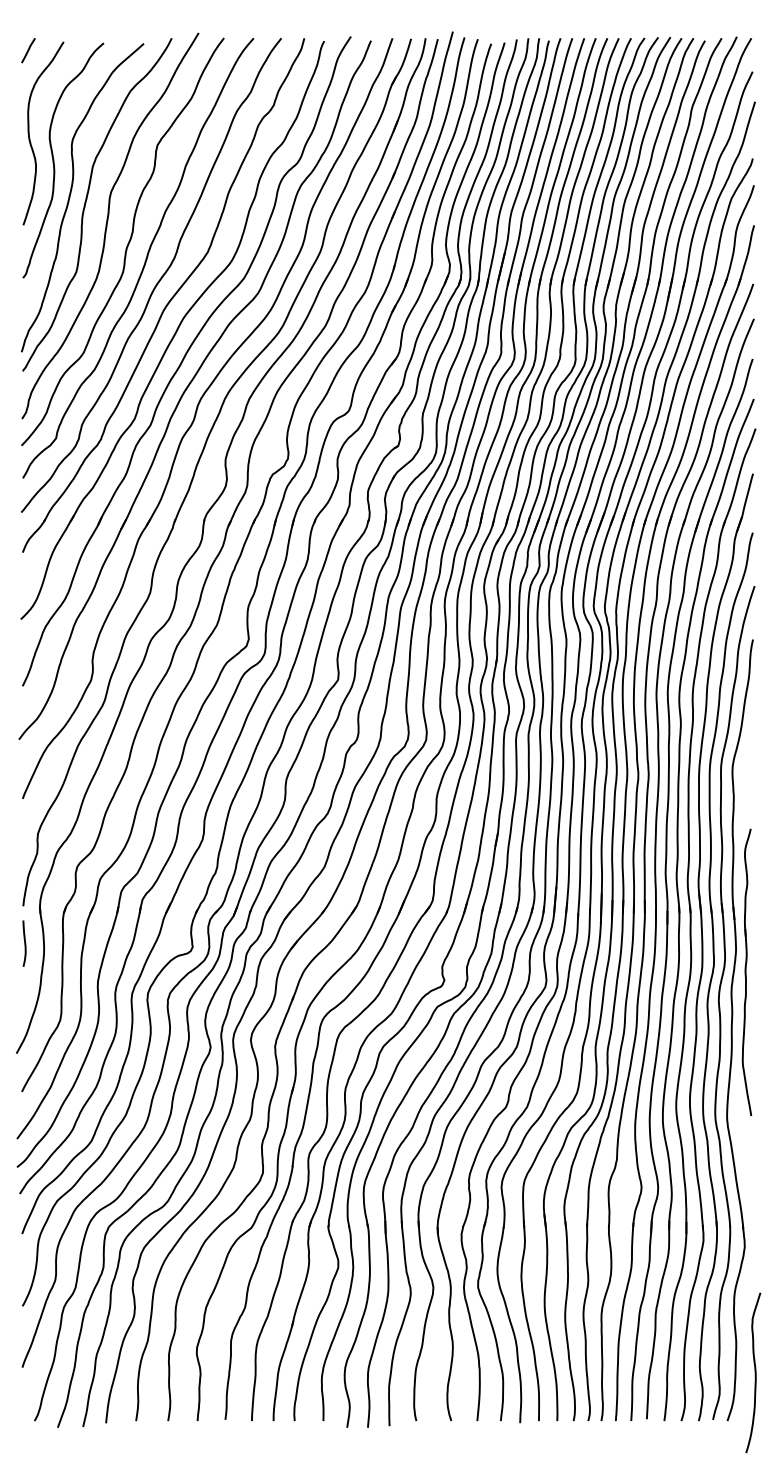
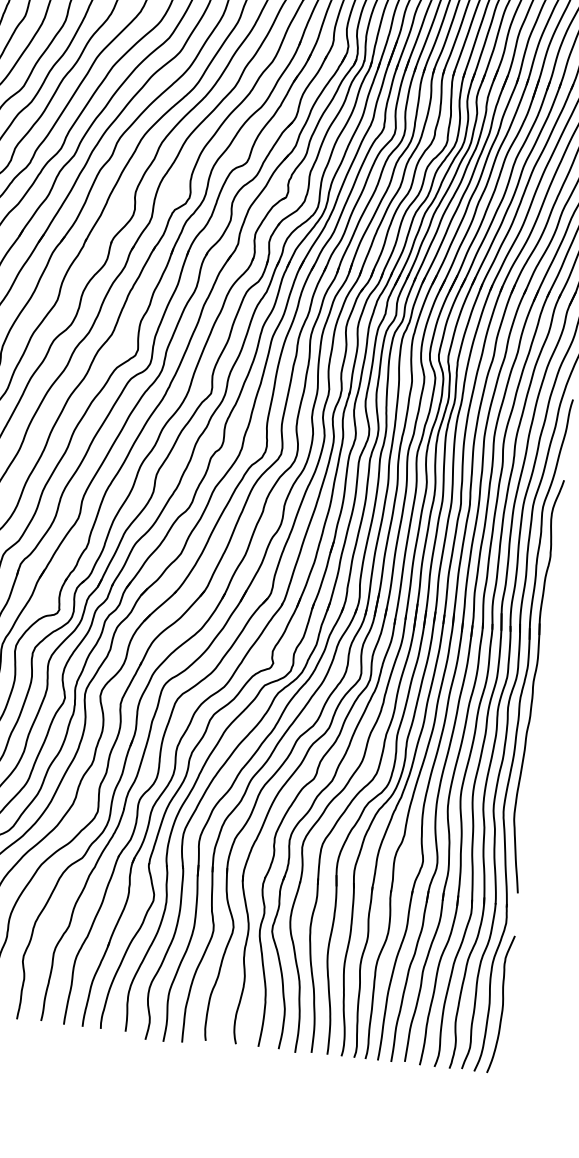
part: (746, 972) -> (534, 686), size x1.67
curve: (754, 1372) -> (502, 1004), moved

